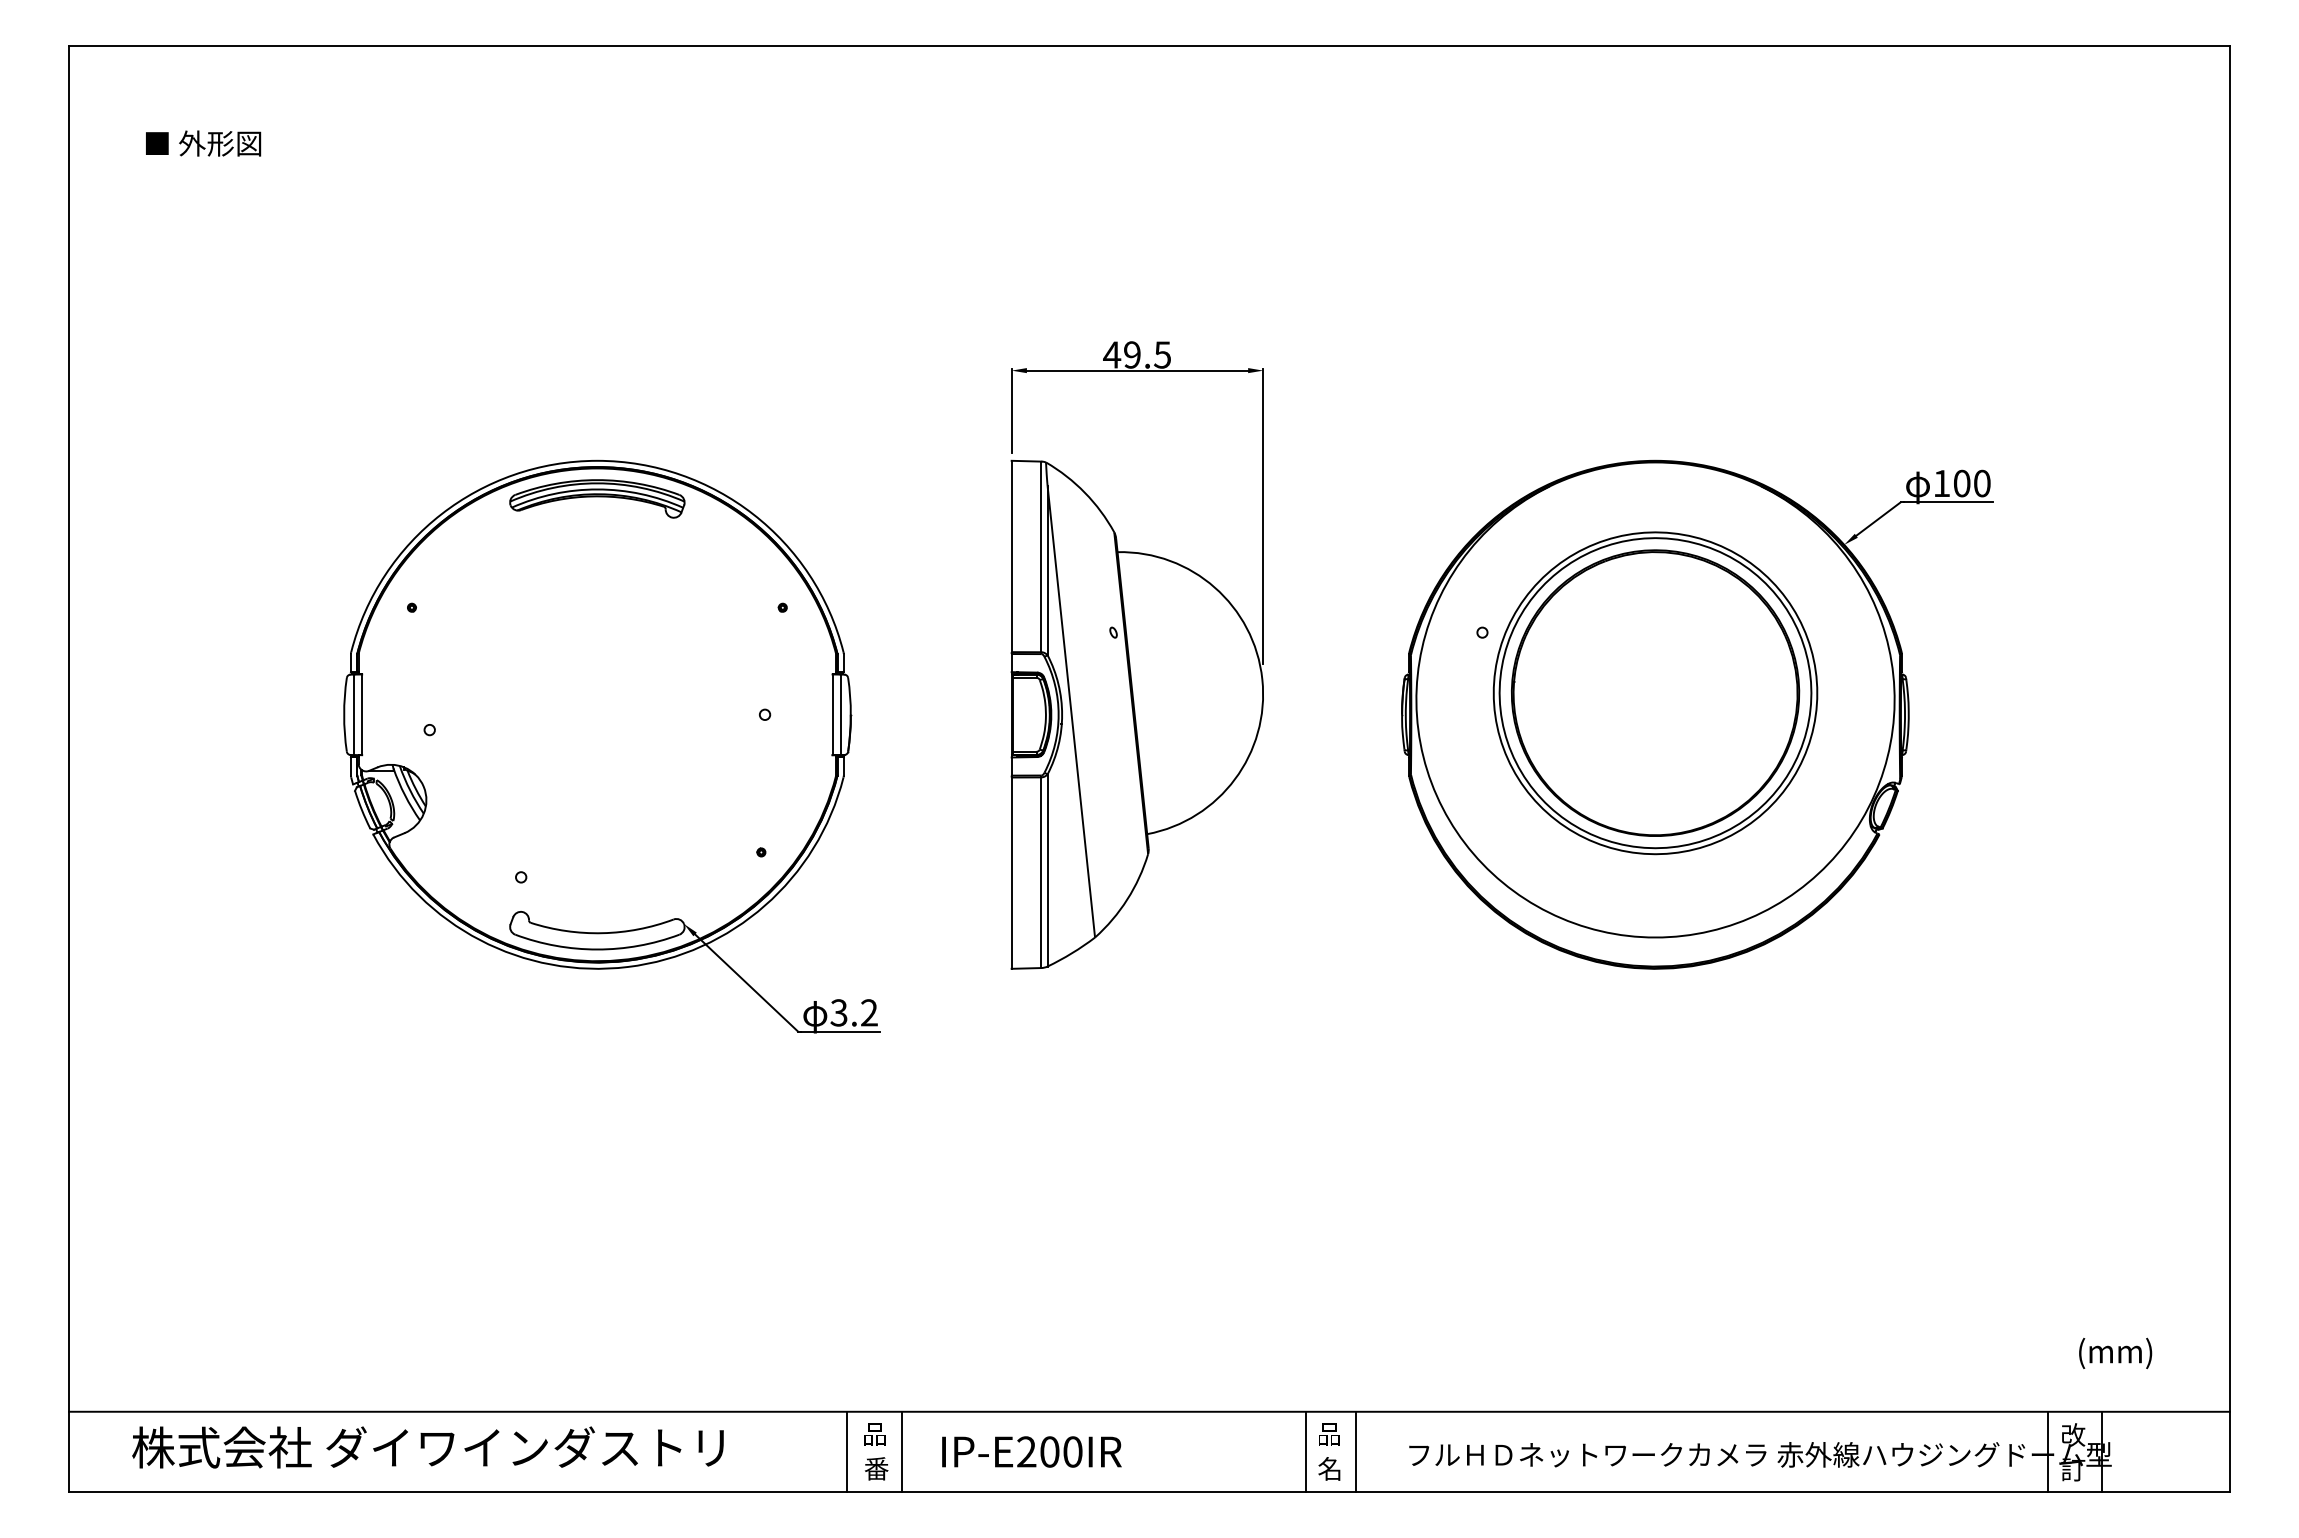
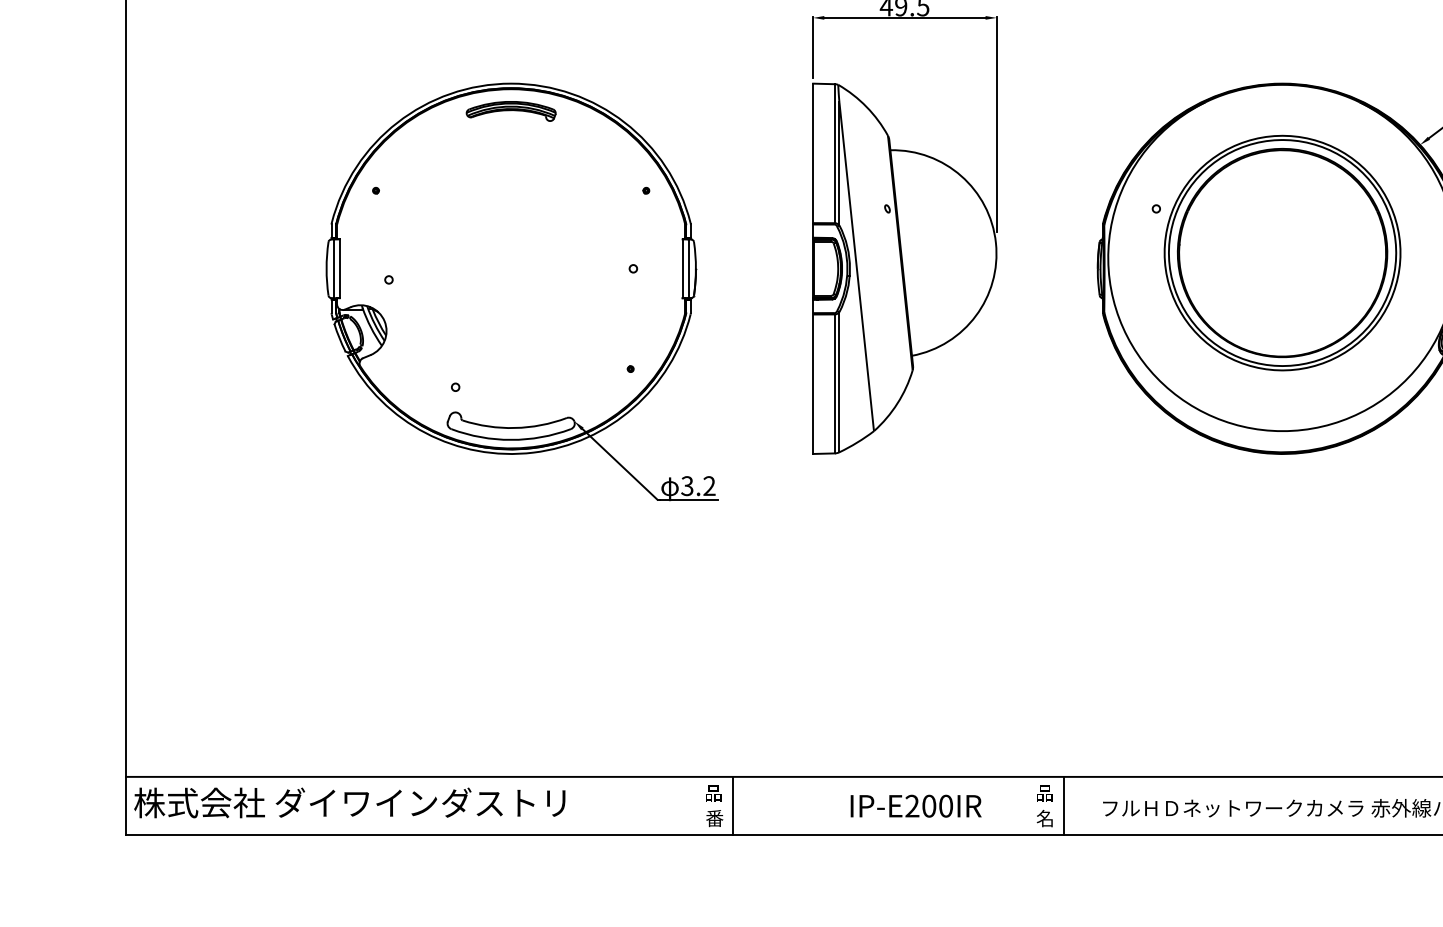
part: (597, 498) -> (511, 111), size x0.7
text: (427, 1447) -> (349, 802), moved
text: (1031, 1451) -> (915, 805), moved
line: (847, 1452) -> (693, 806), removed
line: (1305, 1452) -> (1027, 806), removed

